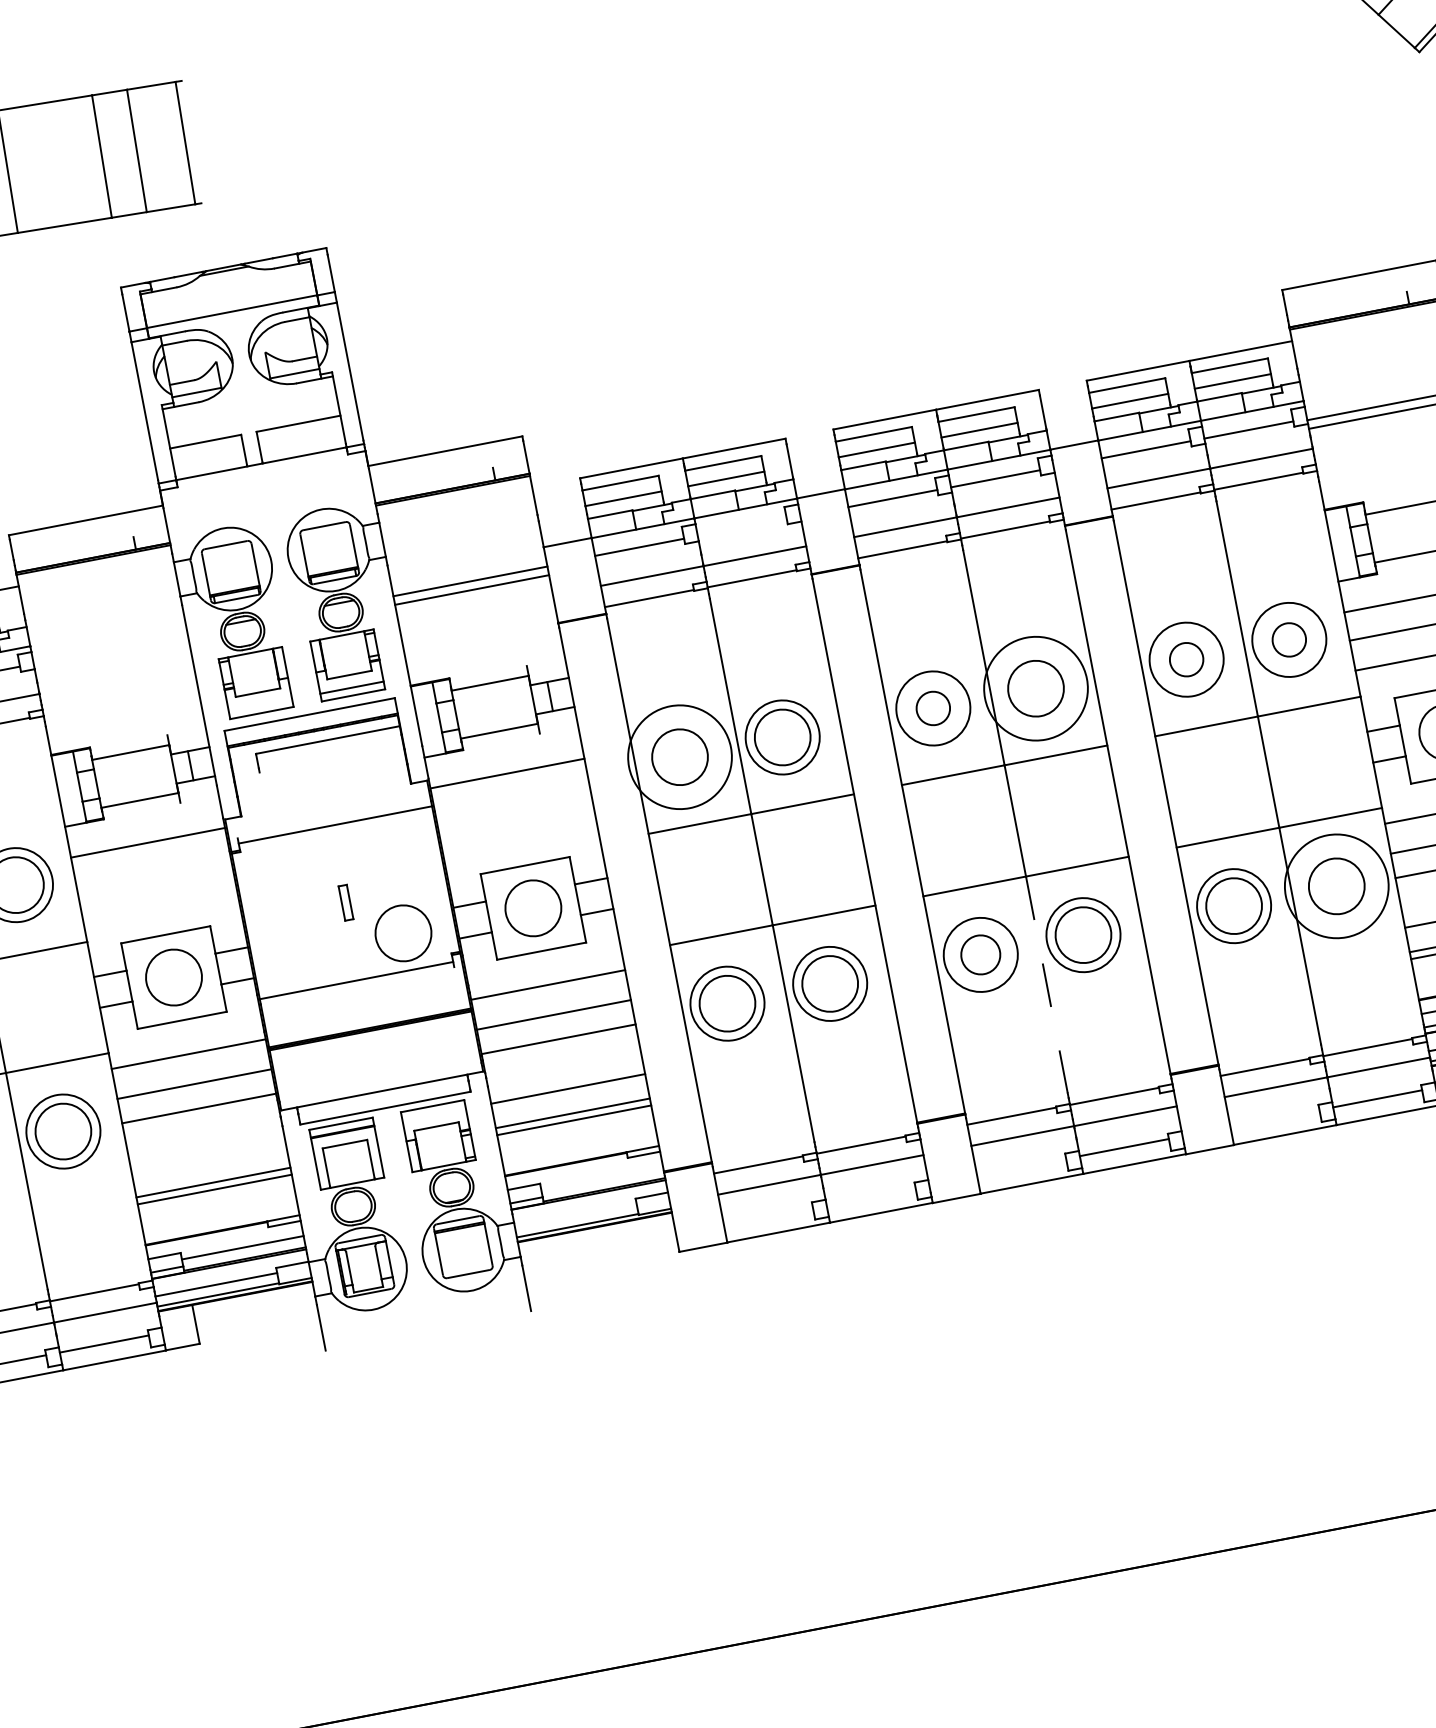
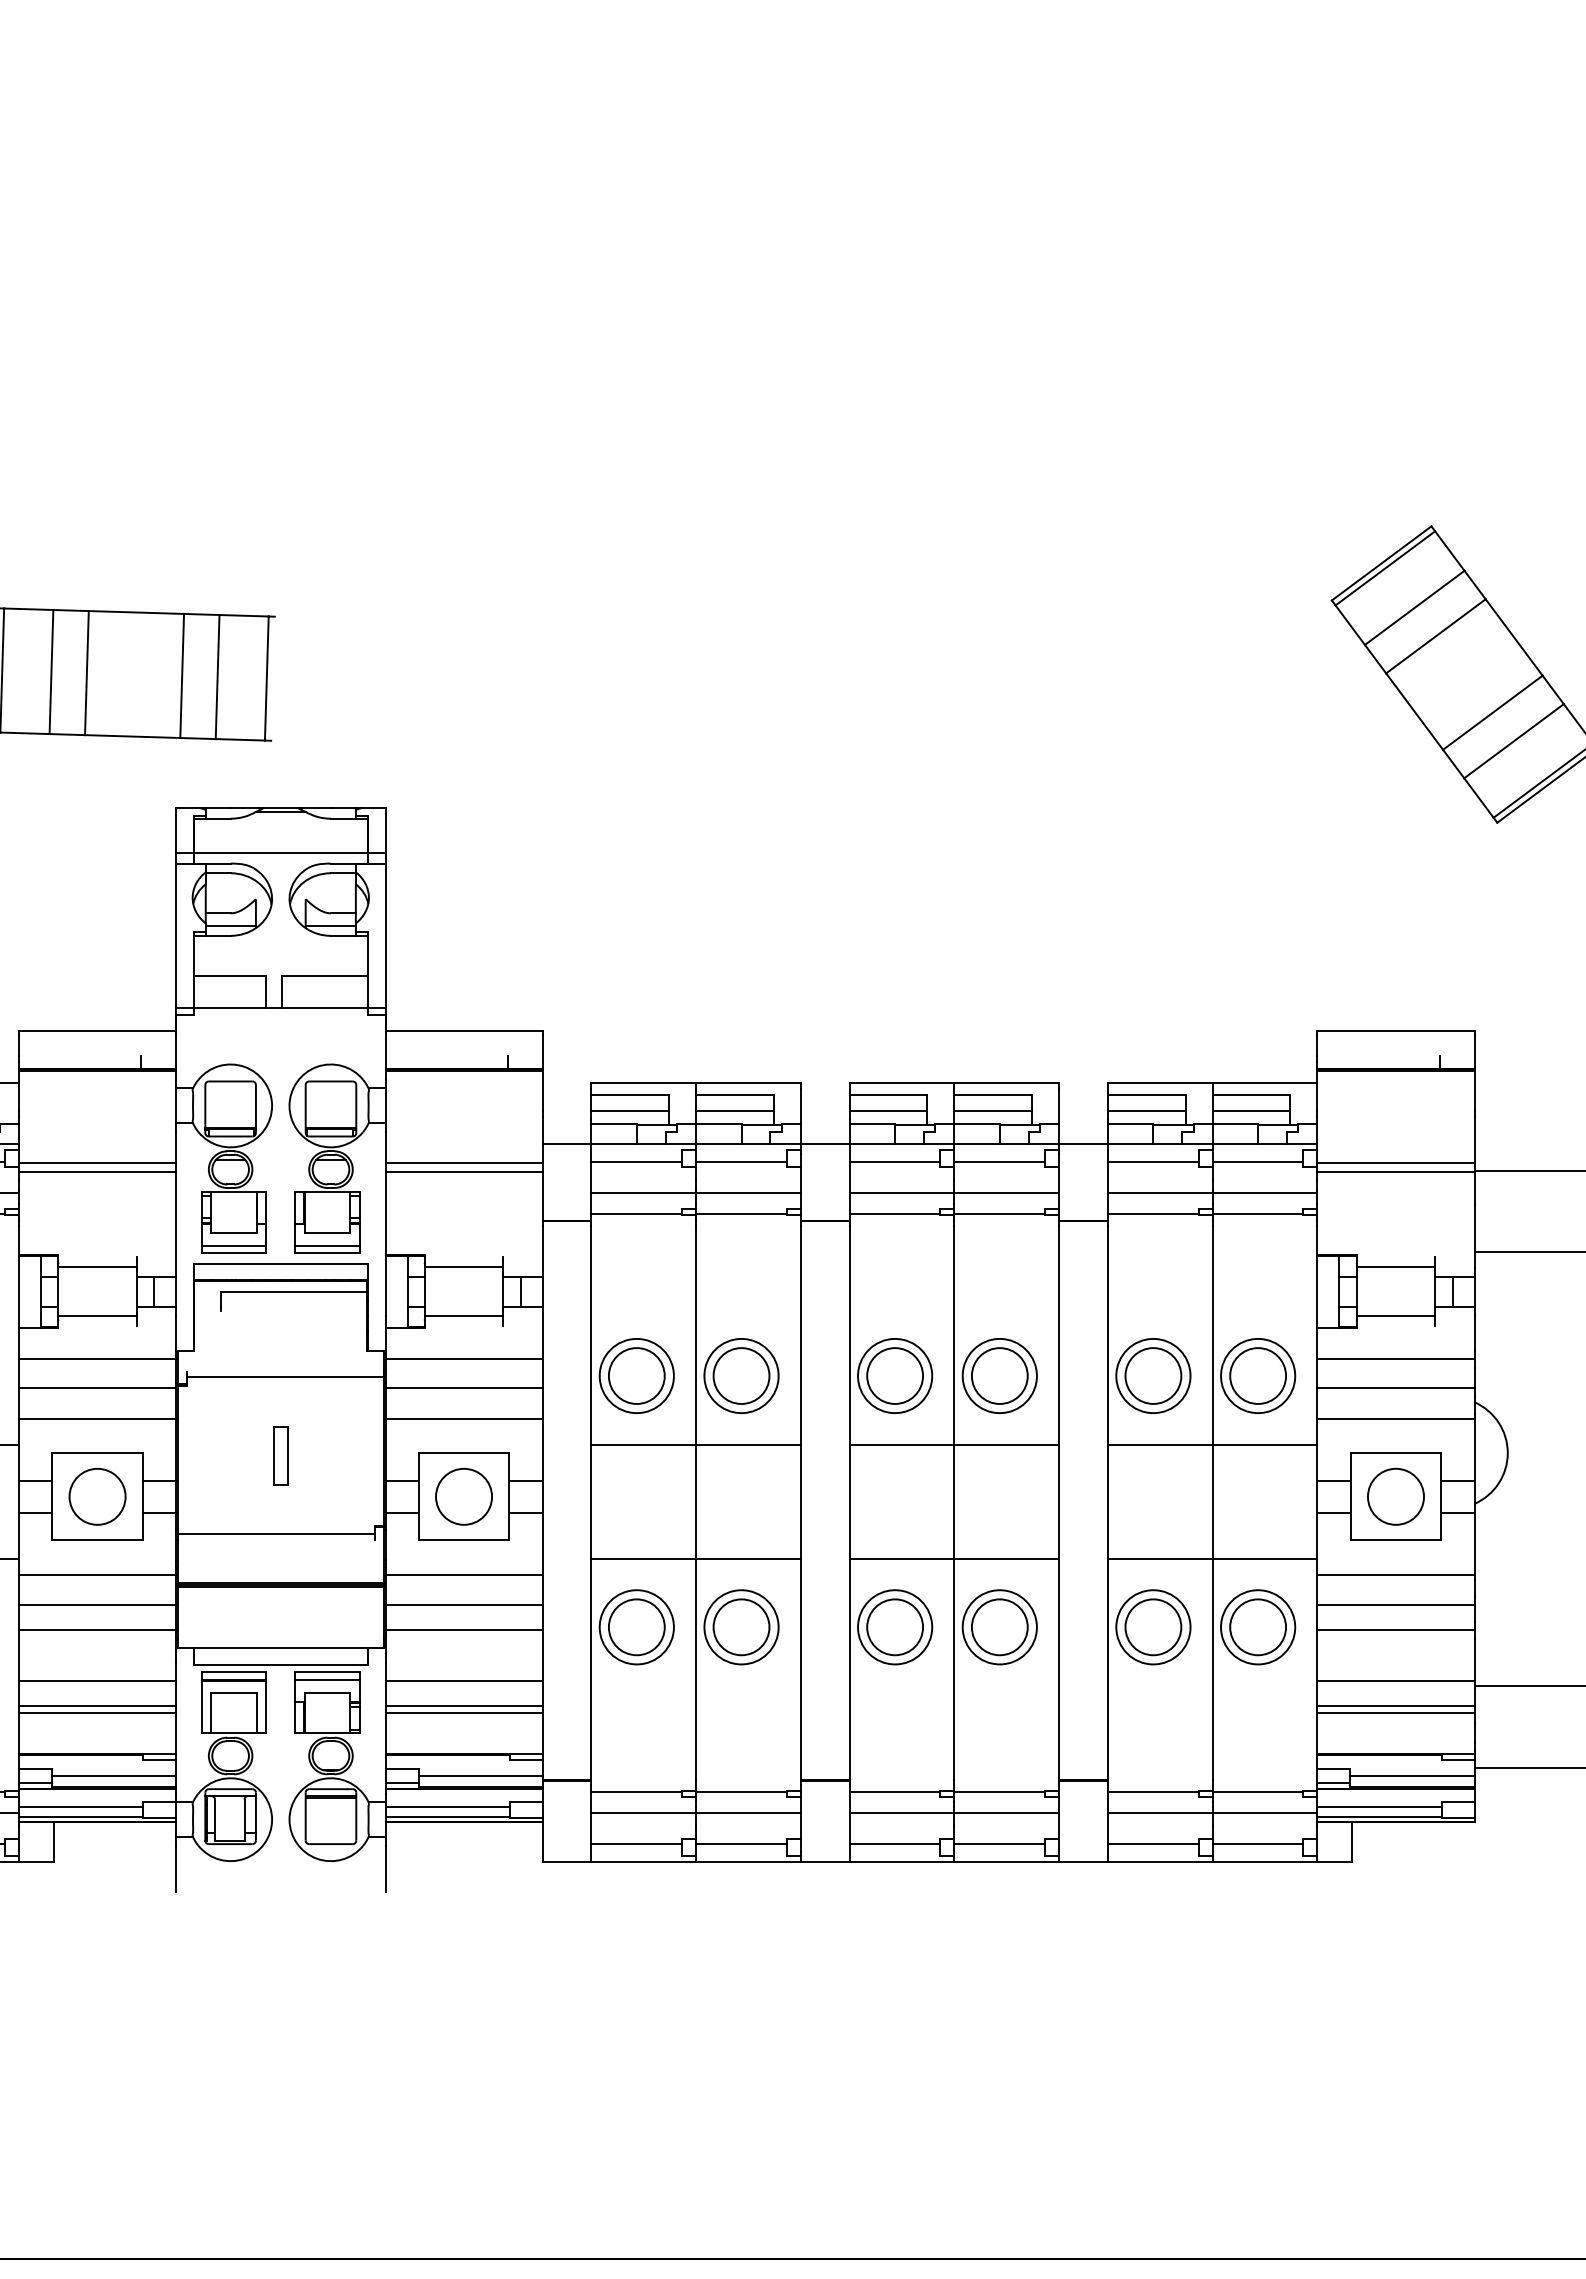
line: (742, 527) -> (741, 1161), added
circle: (1289, 639) -> (1258, 1375), size x1.67
line: (110, 650) -> (97, 1163), added
line: (112, 659) -> (97, 1172), added
circle: (1186, 659) -> (1153, 1375), size x1.67
circle: (1035, 688) -> (999, 1375), size x0.71
line: (259, 705) -> (233, 1245), added
circle: (933, 707) -> (895, 1375), size x1.67
circle: (679, 756) -> (636, 1375), size x0.71
line: (512, 802) -> (463, 1388), added
line: (518, 831) -> (463, 1418), added
line: (153, 871) -> (97, 1388), added
circle: (1337, 886) -> (1258, 1627), size x0.71
line: (159, 900) -> (97, 1418), added
part: (345, 902) -> (280, 1455), size x1.67
circle: (403, 933) -> (331, 1496), removed
circle: (981, 955) -> (895, 1627), size x1.43
line: (1046, 985) -> (954, 1669), dashed -> solid
line: (434, 1114) -> (327, 1680), added
line: (1275, 1118) -> (1153, 1843), added
line: (208, 1157) -> (97, 1680), added
line: (1021, 1167) -> (894, 1843), added
line: (602, 1178) -> (480, 1775), added
line: (870, 1195) -> (741, 1843), added
line: (575, 1215) -> (447, 1806), added
line: (767, 1215) -> (636, 1843), added

